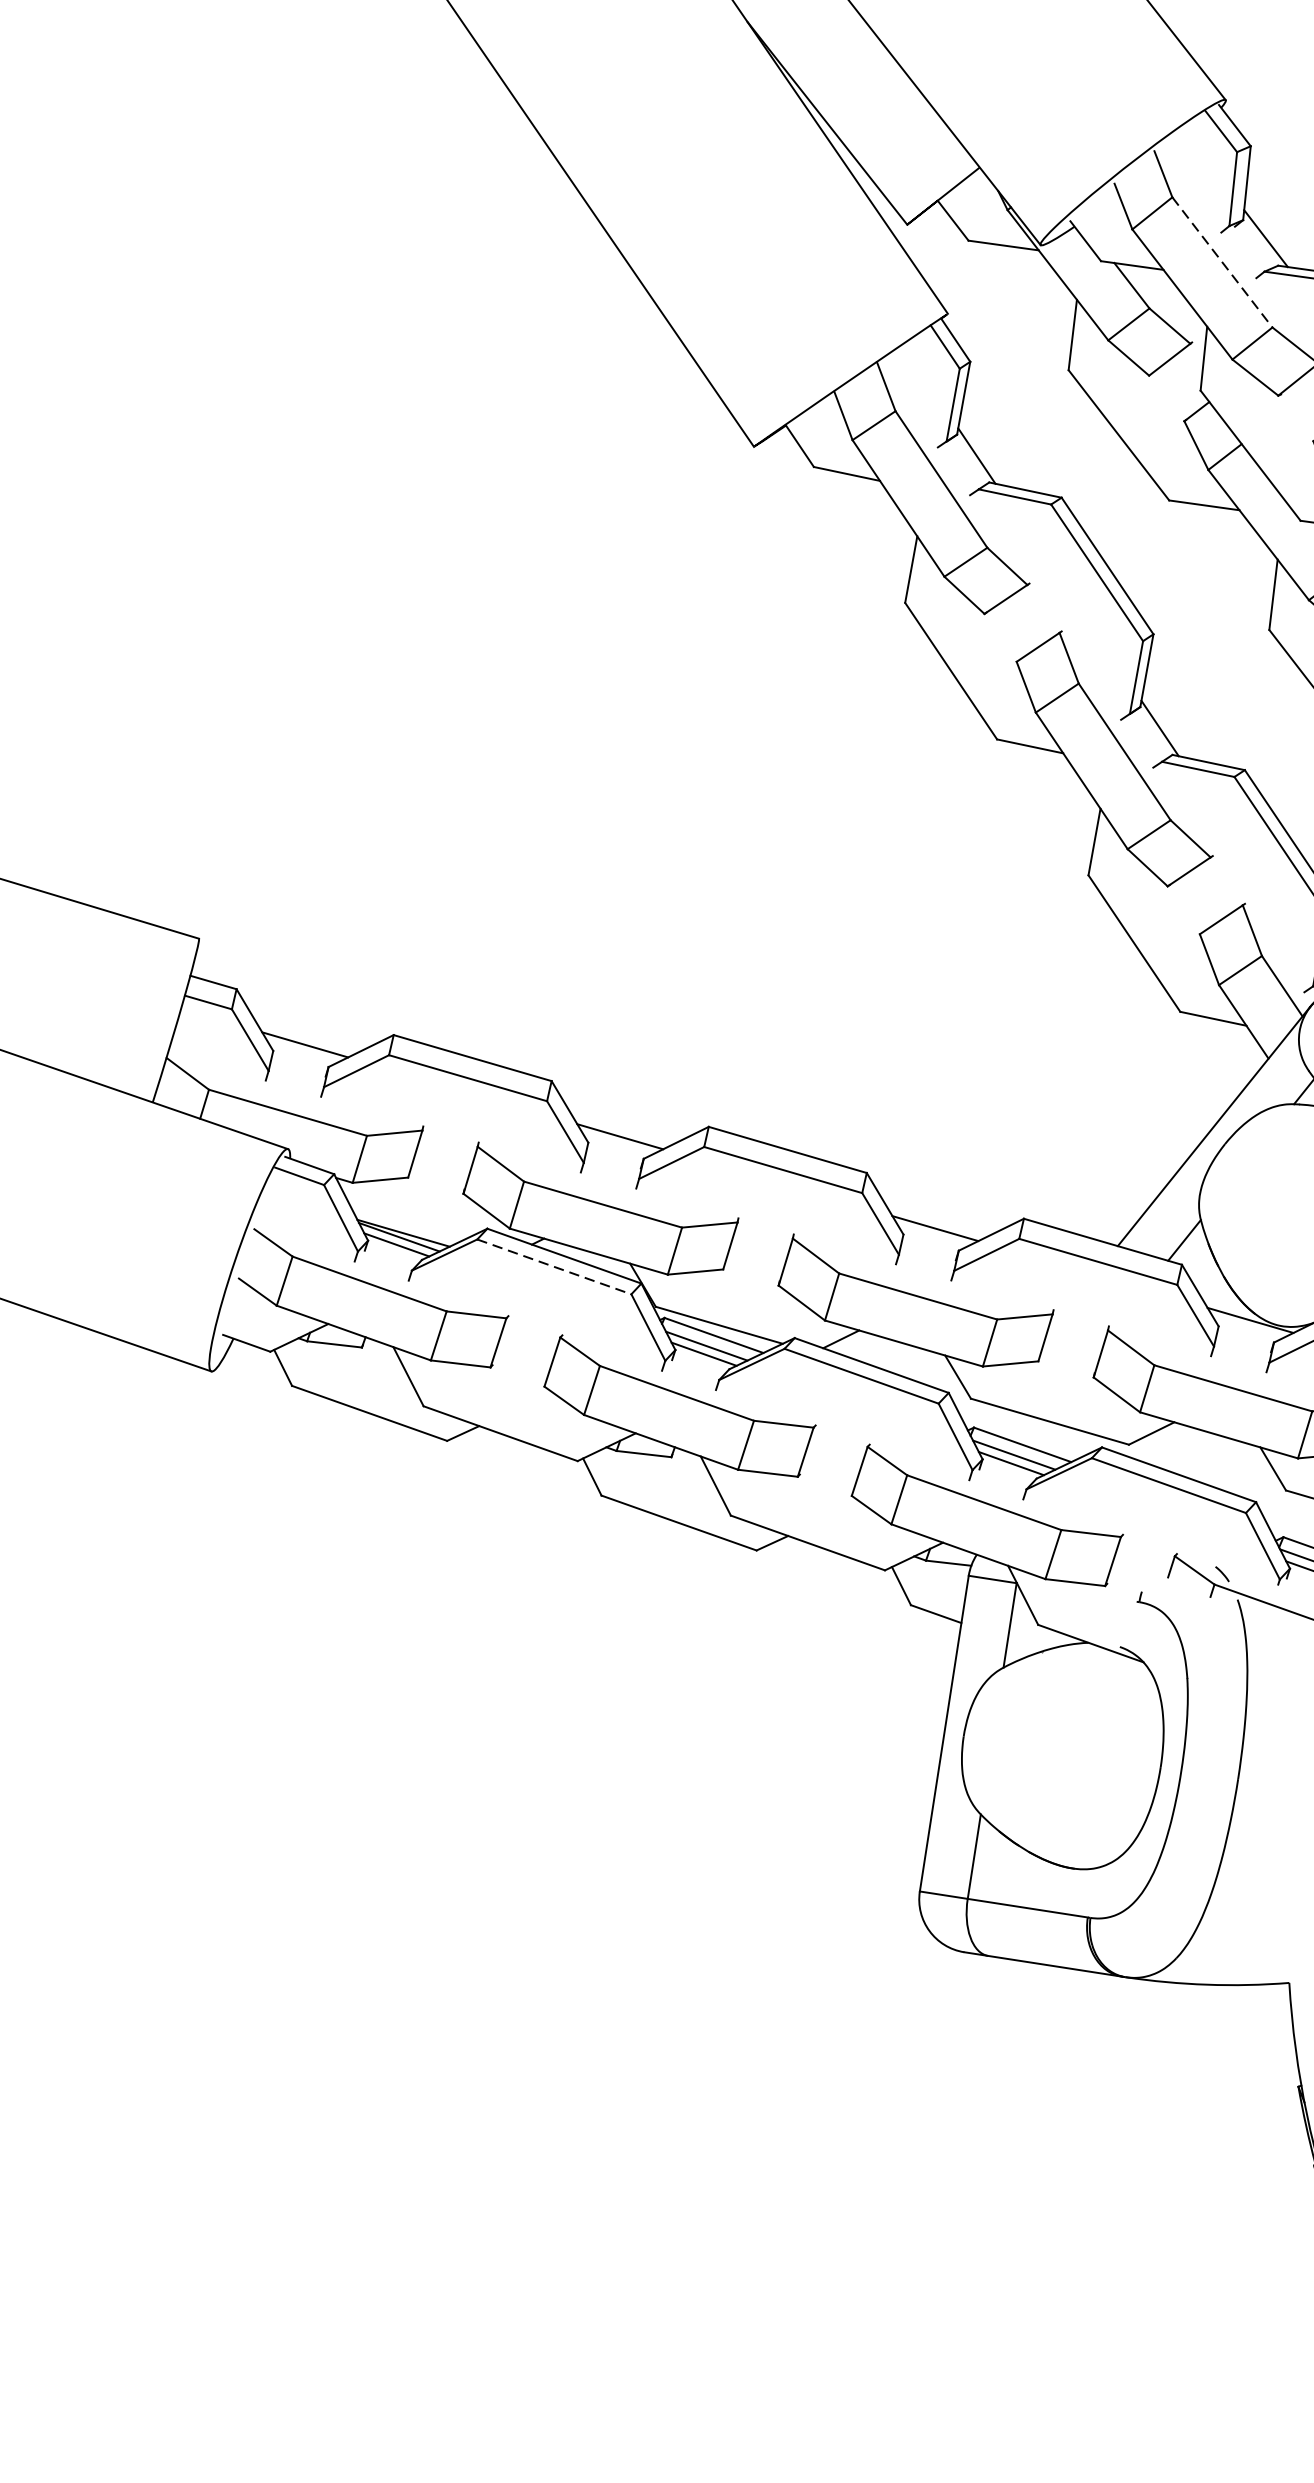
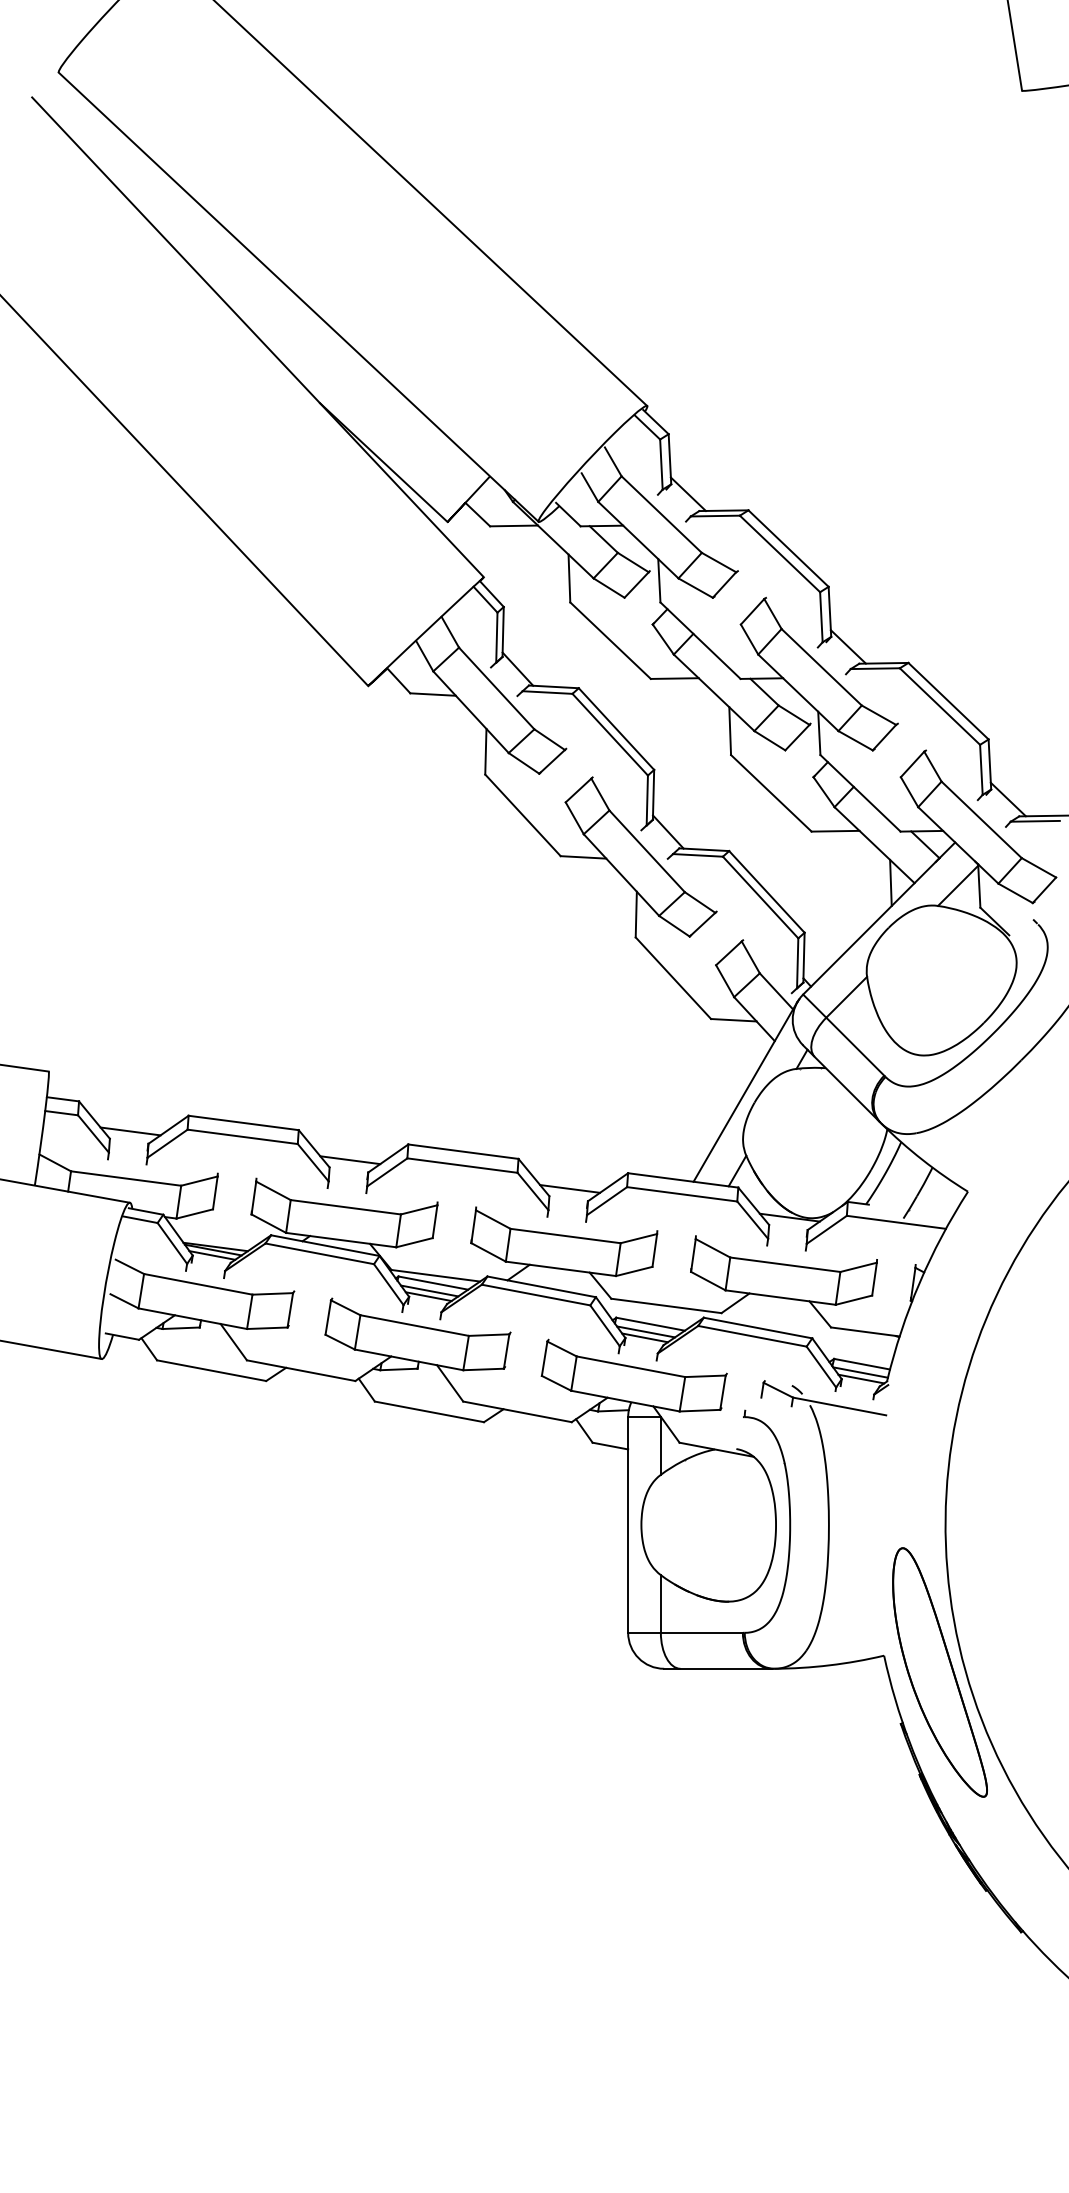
line: (1223, 262) -> (662, 514), dashed -> solid
line: (555, 1266) -> (320, 1253), dashed -> solid

